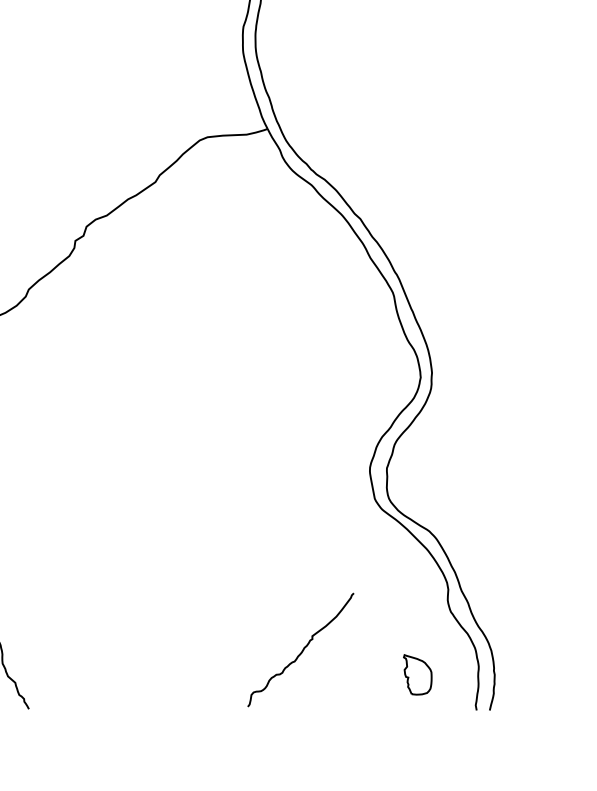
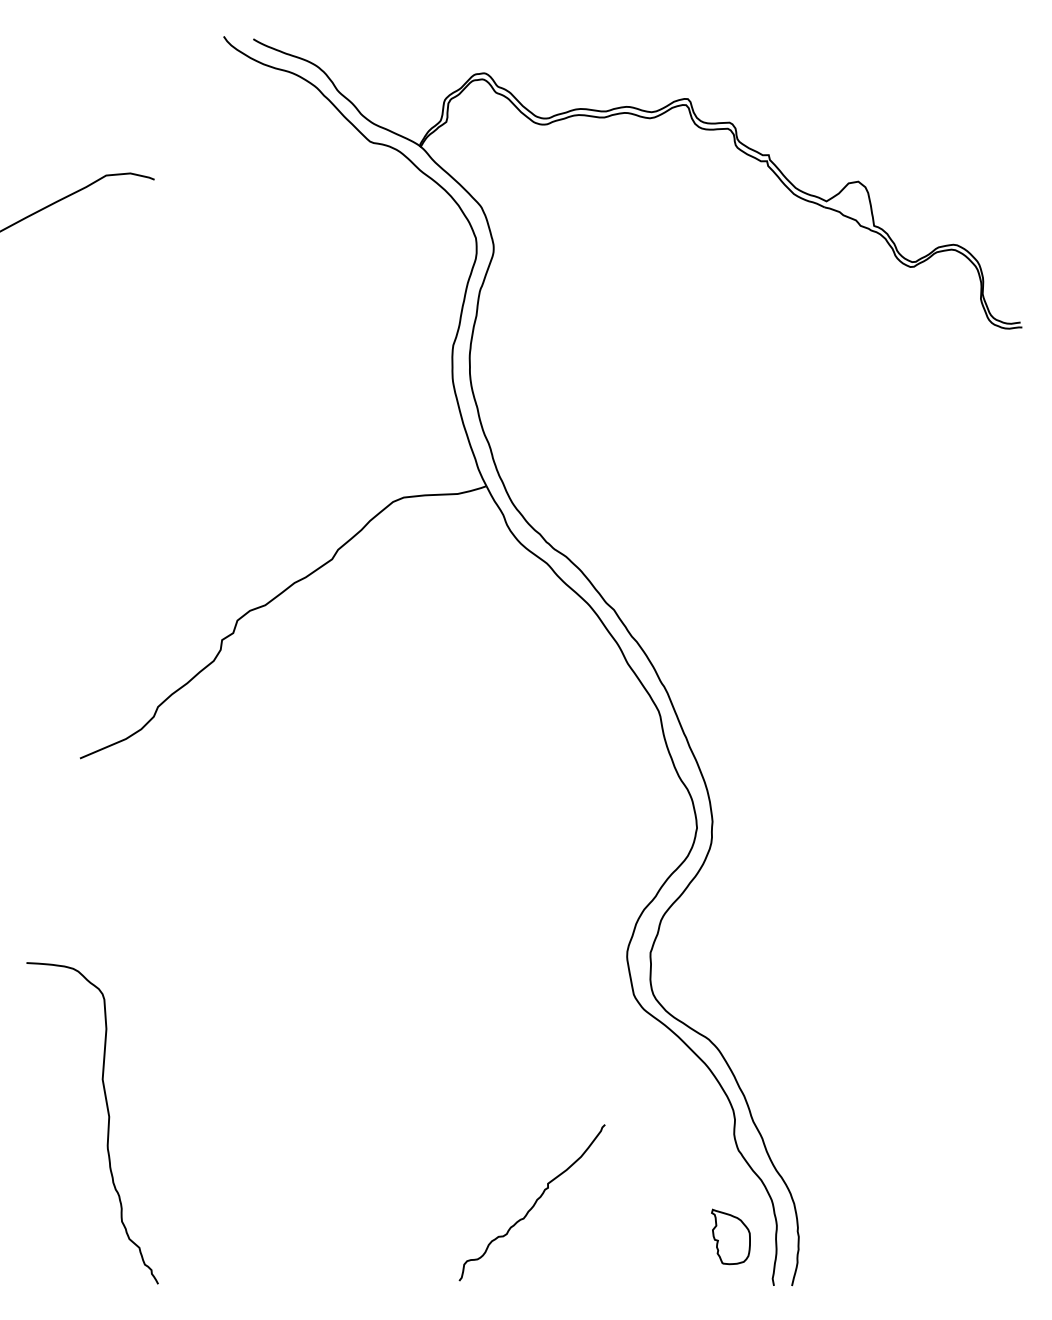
part: (417, 674) -> (730, 1236), moved

